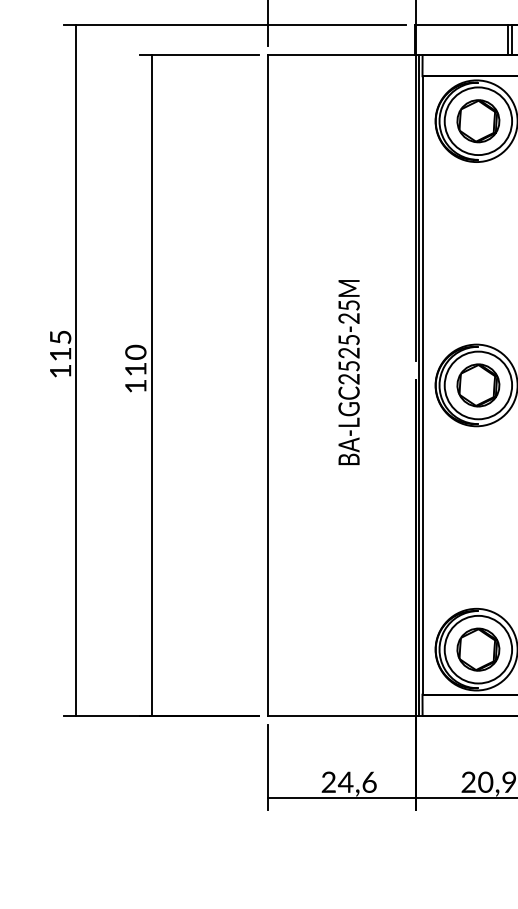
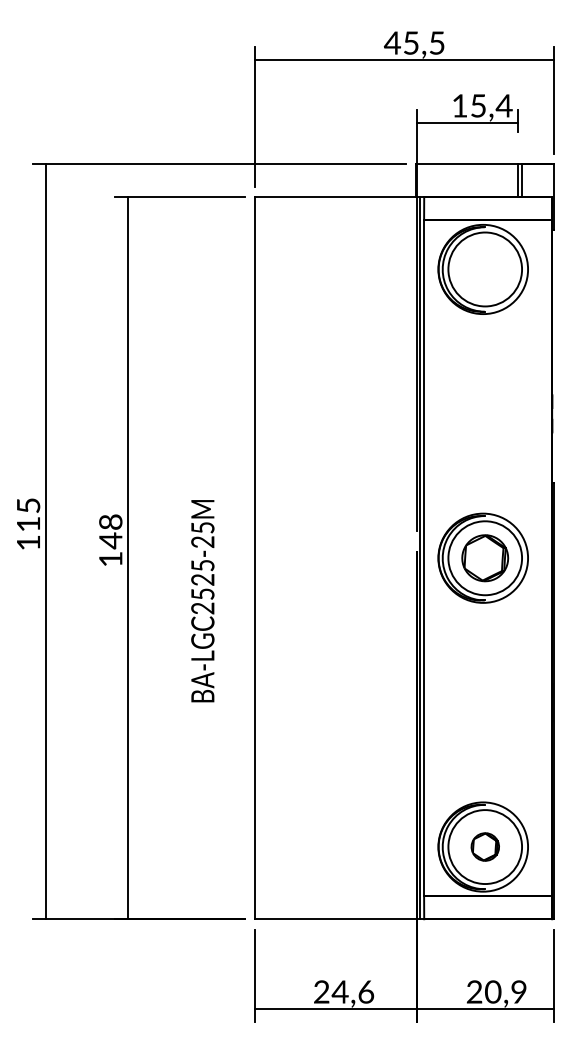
part: (478, 121) -> (485, 269), removed
text: (135, 360) -> (110, 531), 110 -> 148
text: (348, 372) -> (202, 601), moved
part: (478, 649) -> (485, 846), size x0.6

